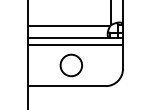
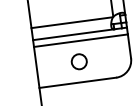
circle: (70, 65) -> (78, 61), size x0.7

